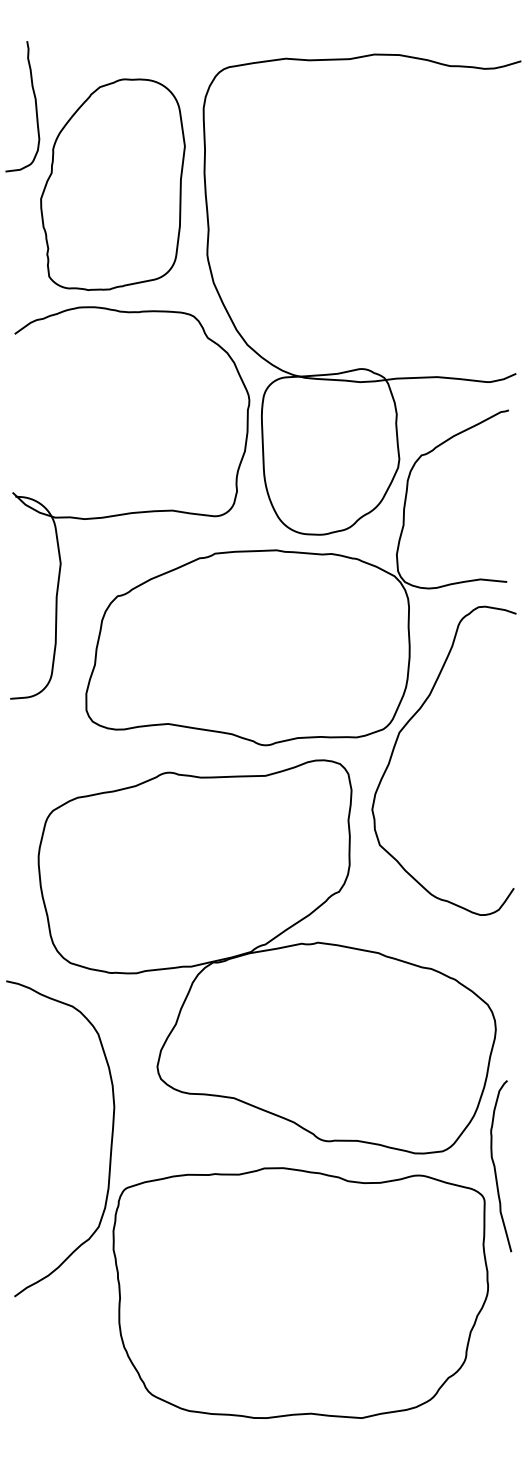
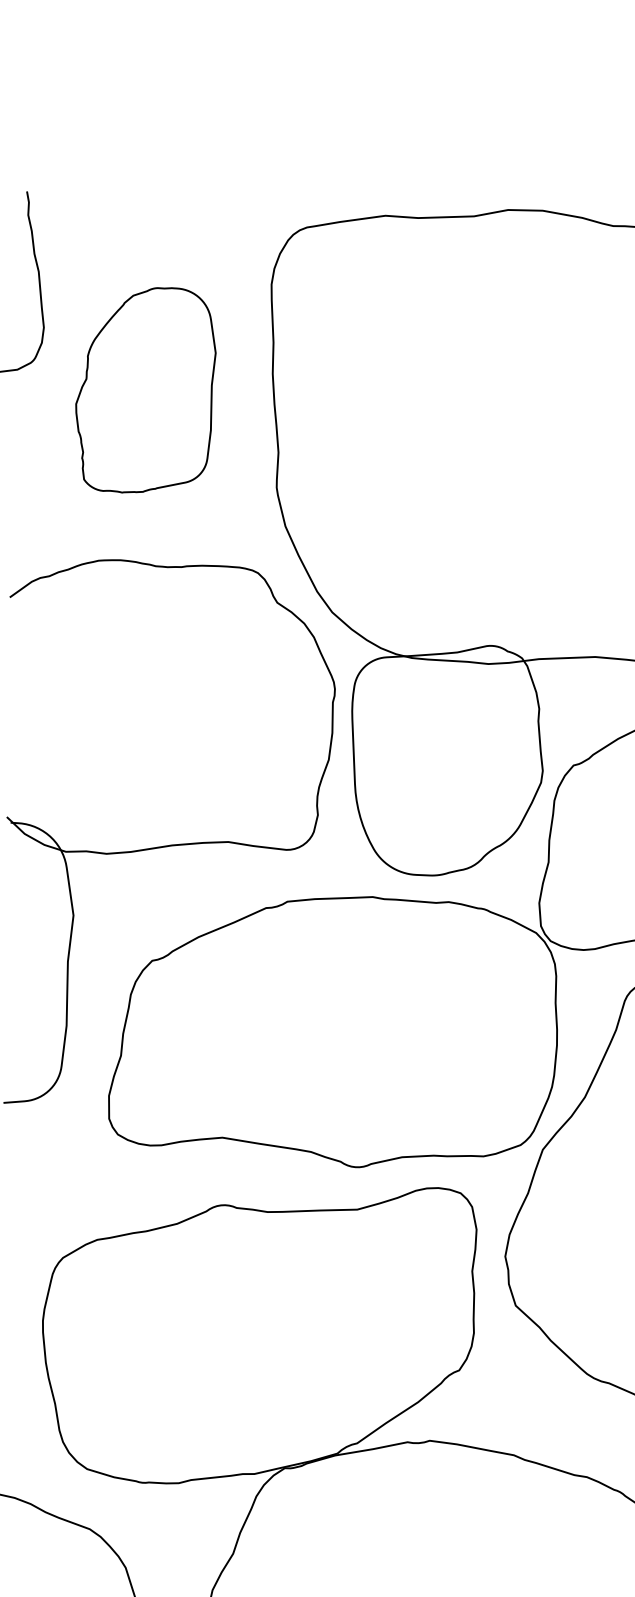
part: (112, 184) -> (145, 390), size x0.7

